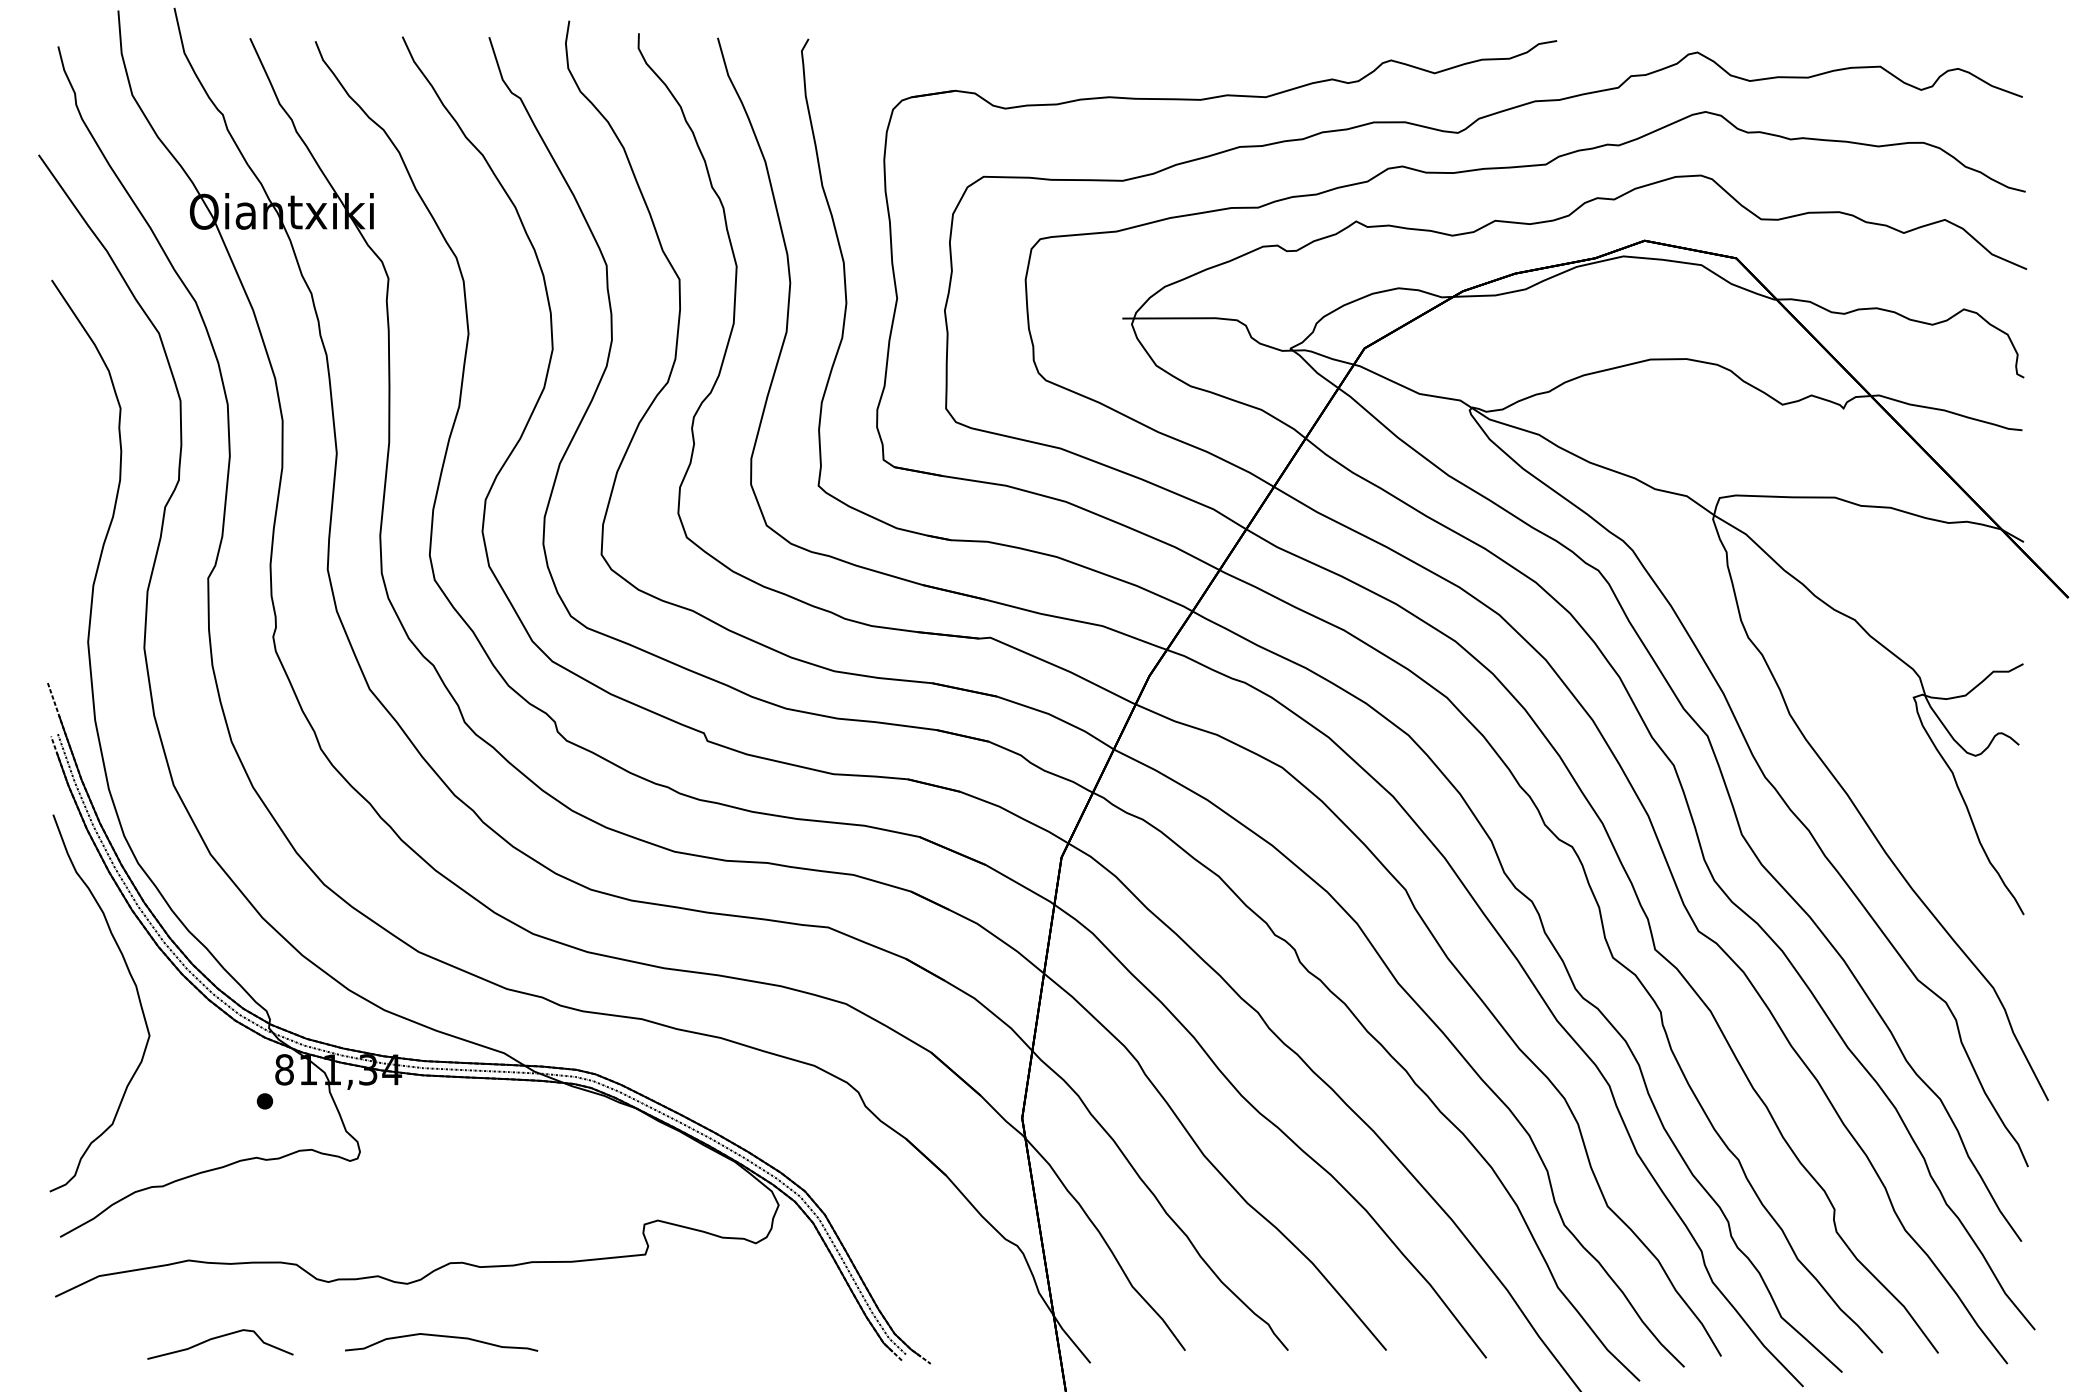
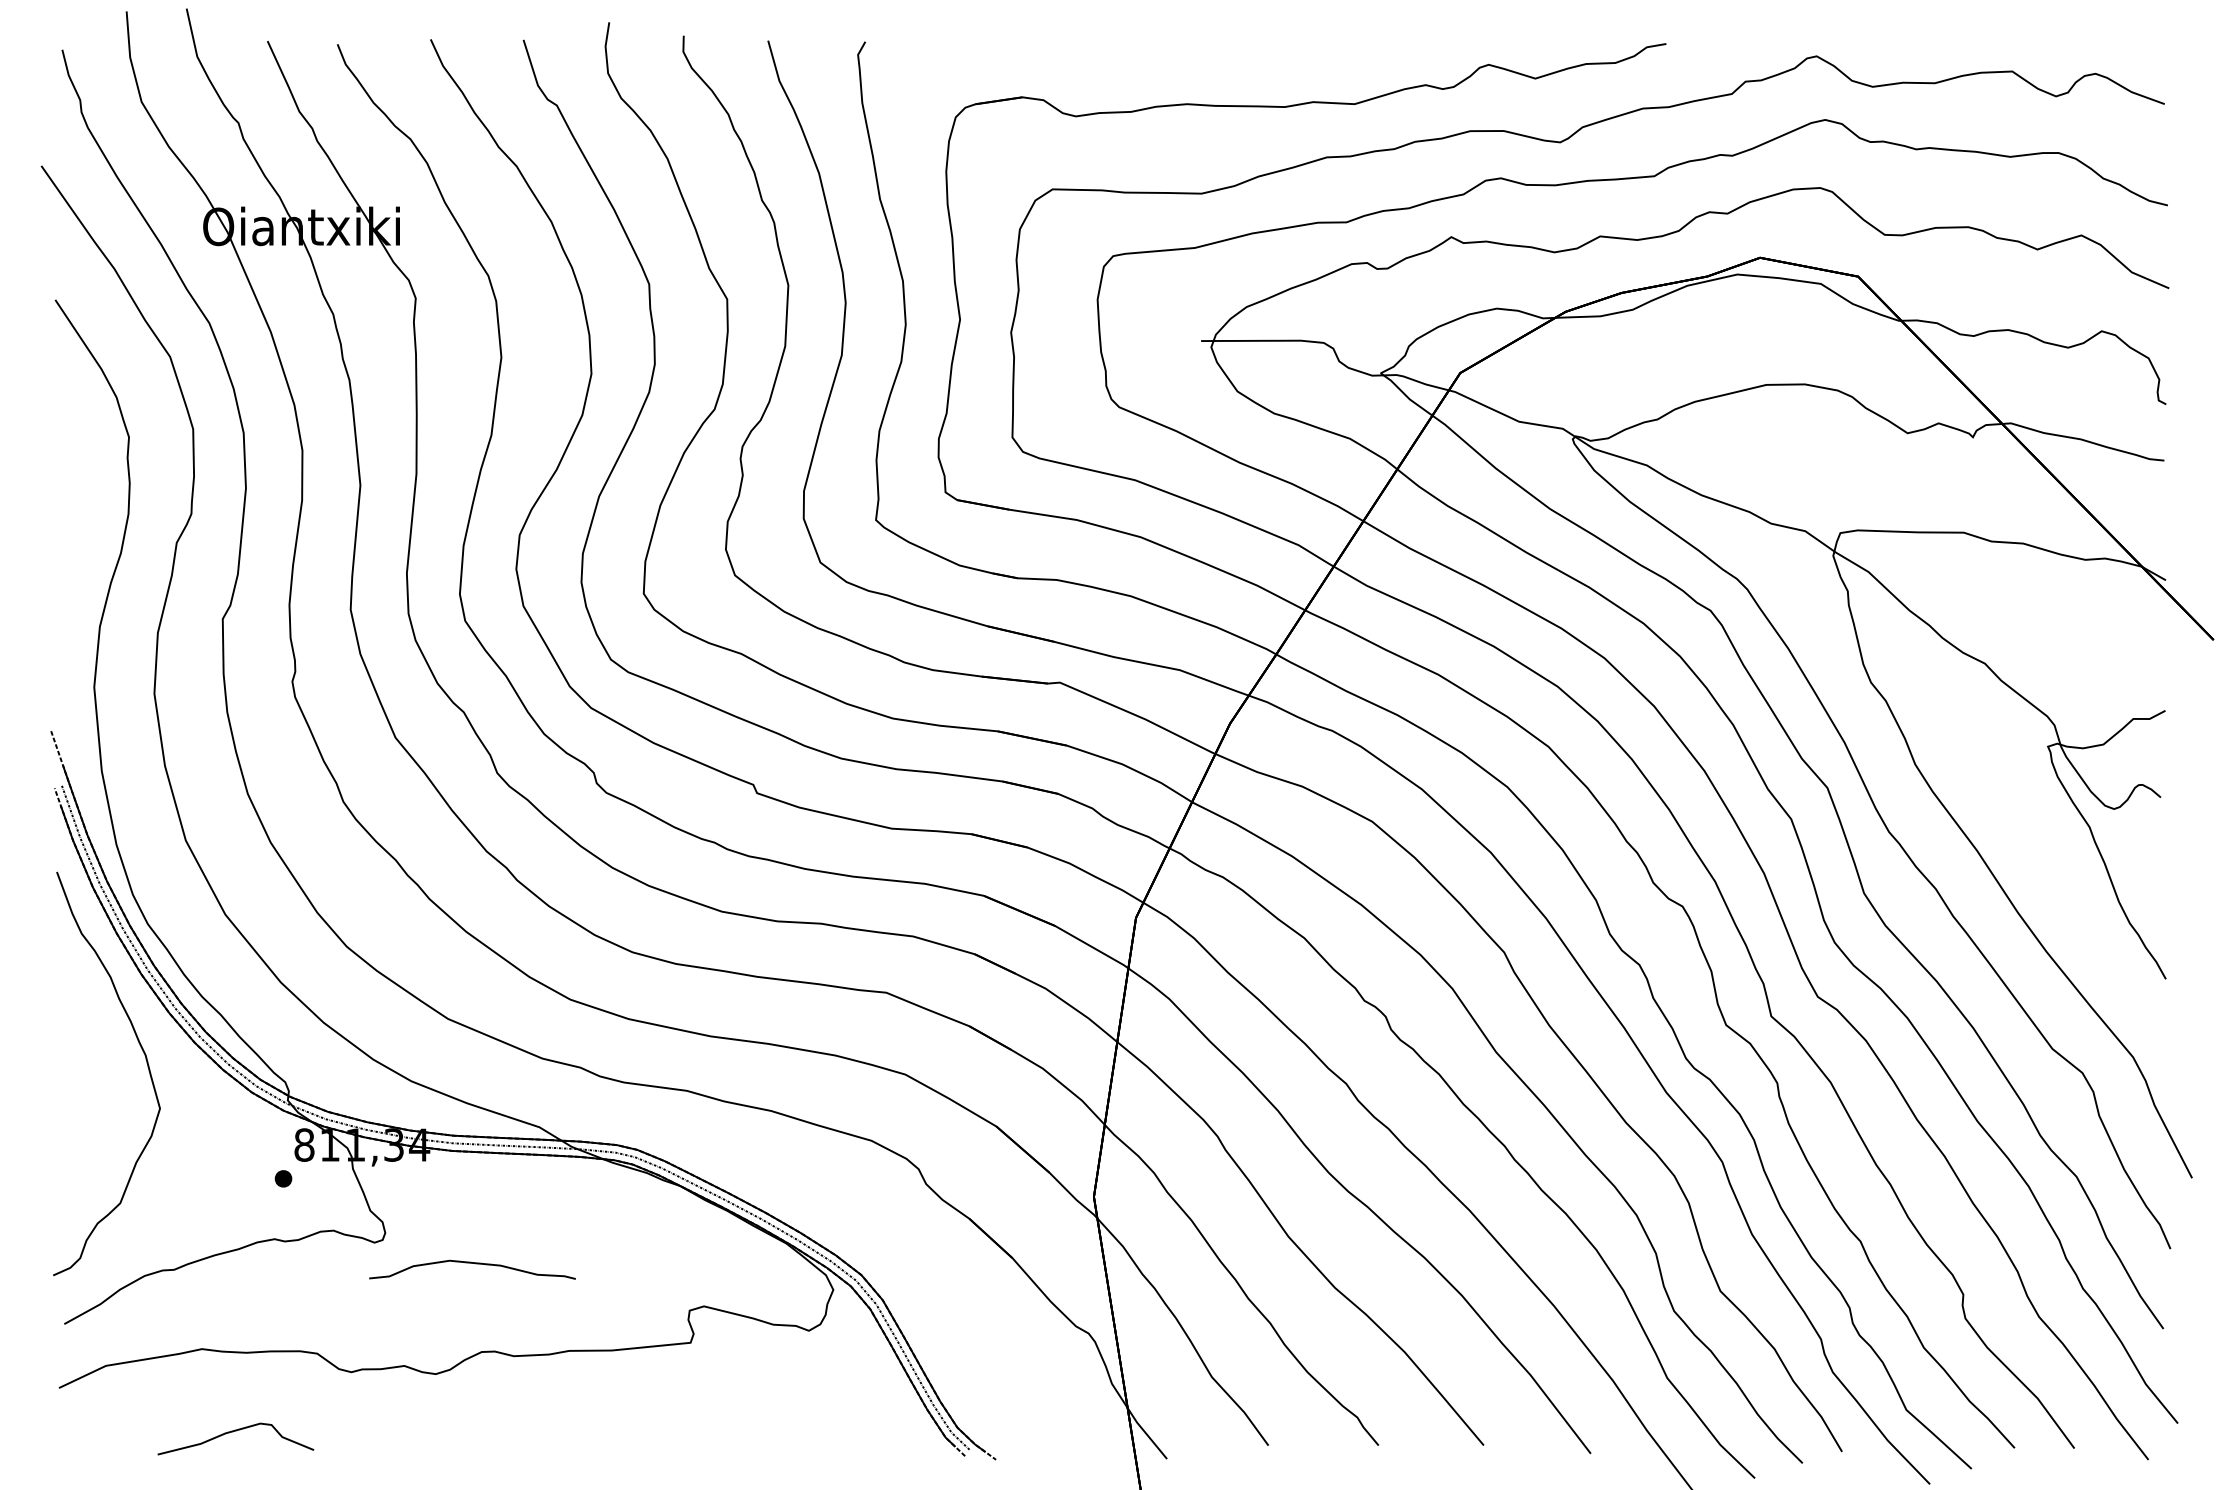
curve: (444, 1337) -> (475, 1264), moved

